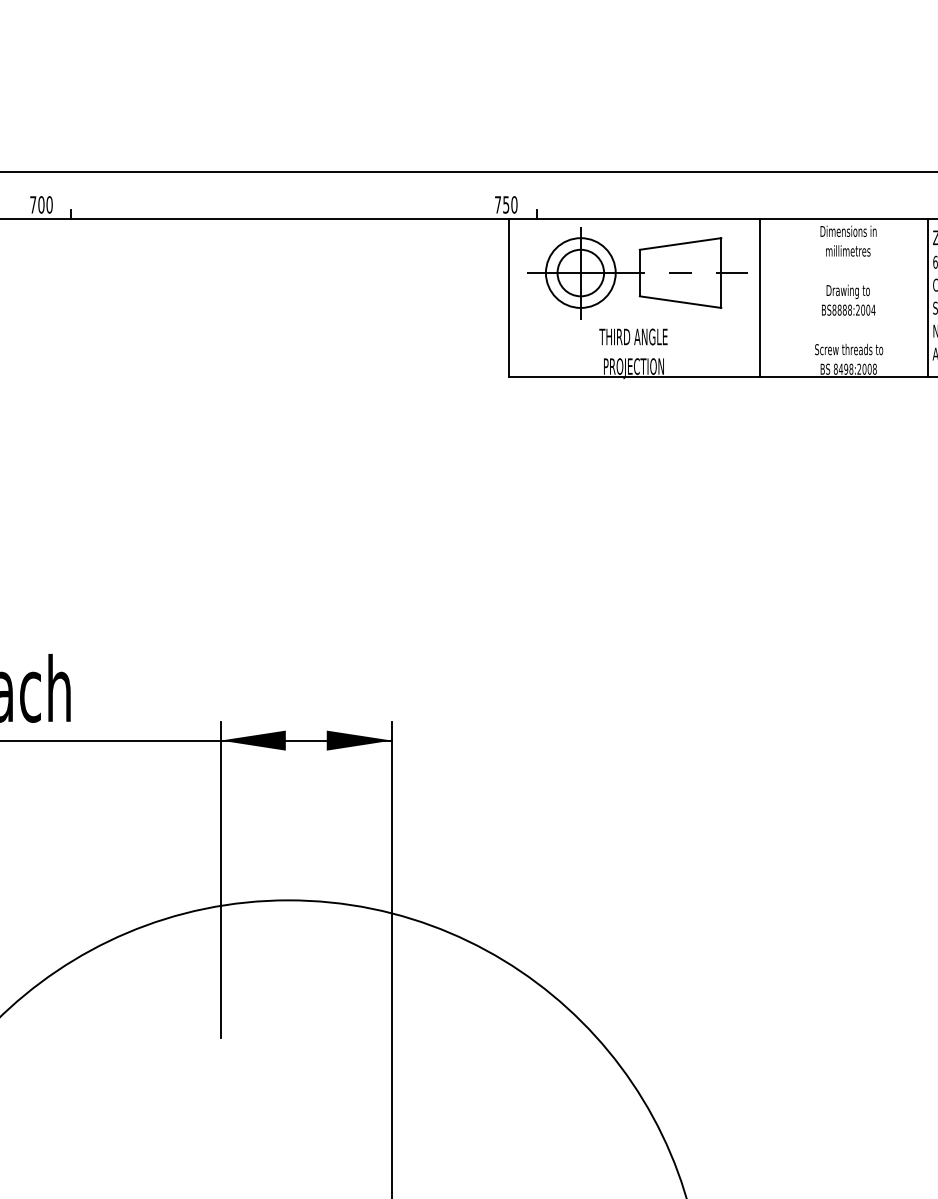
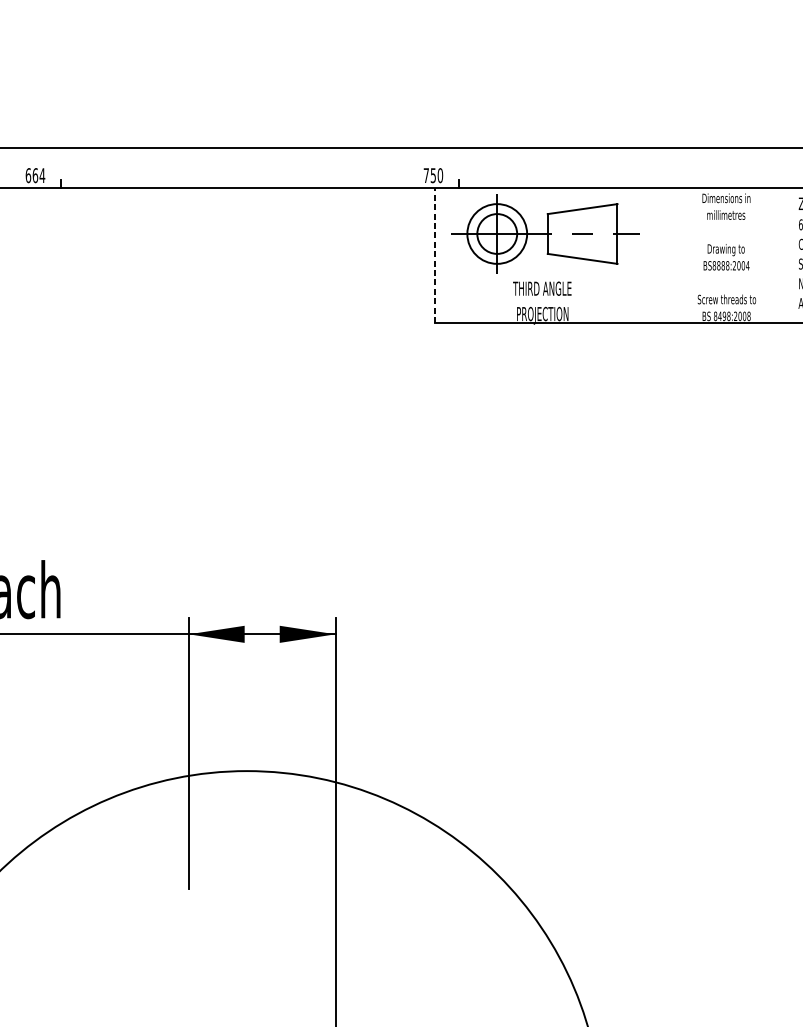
text: (41, 204) -> (35, 175), 700 -> 664
line: (508, 297) -> (435, 254), solid -> dashed
line: (759, 297) -> (650, 254), removed
line: (927, 297) -> (794, 254), removed

